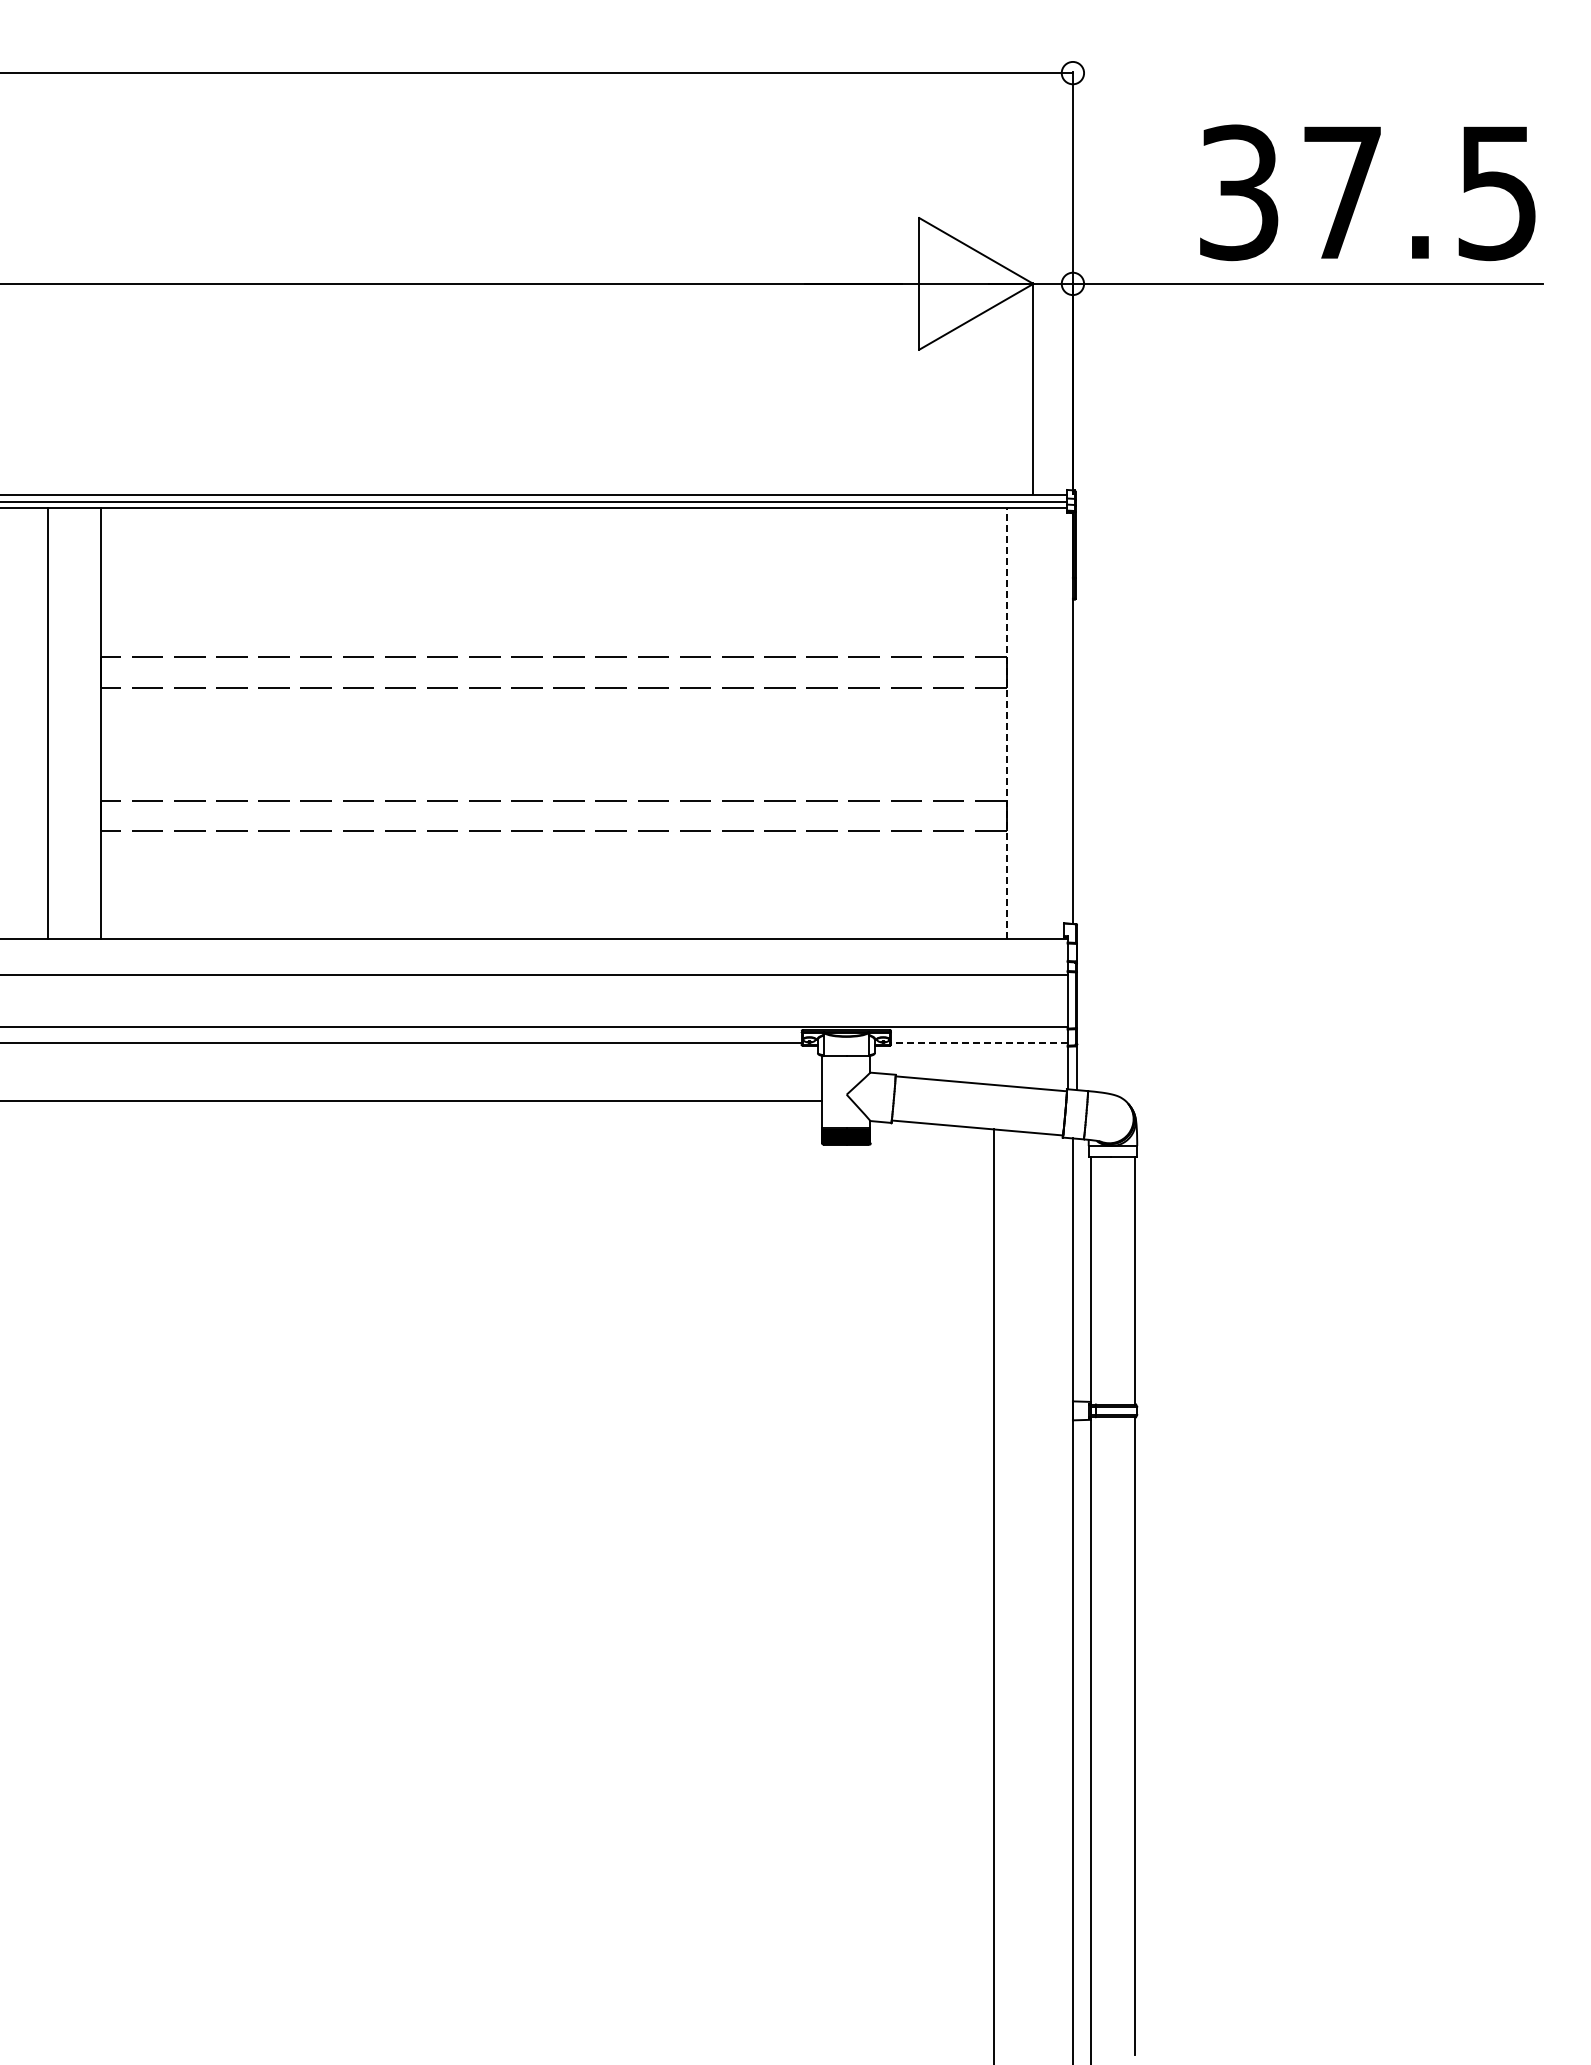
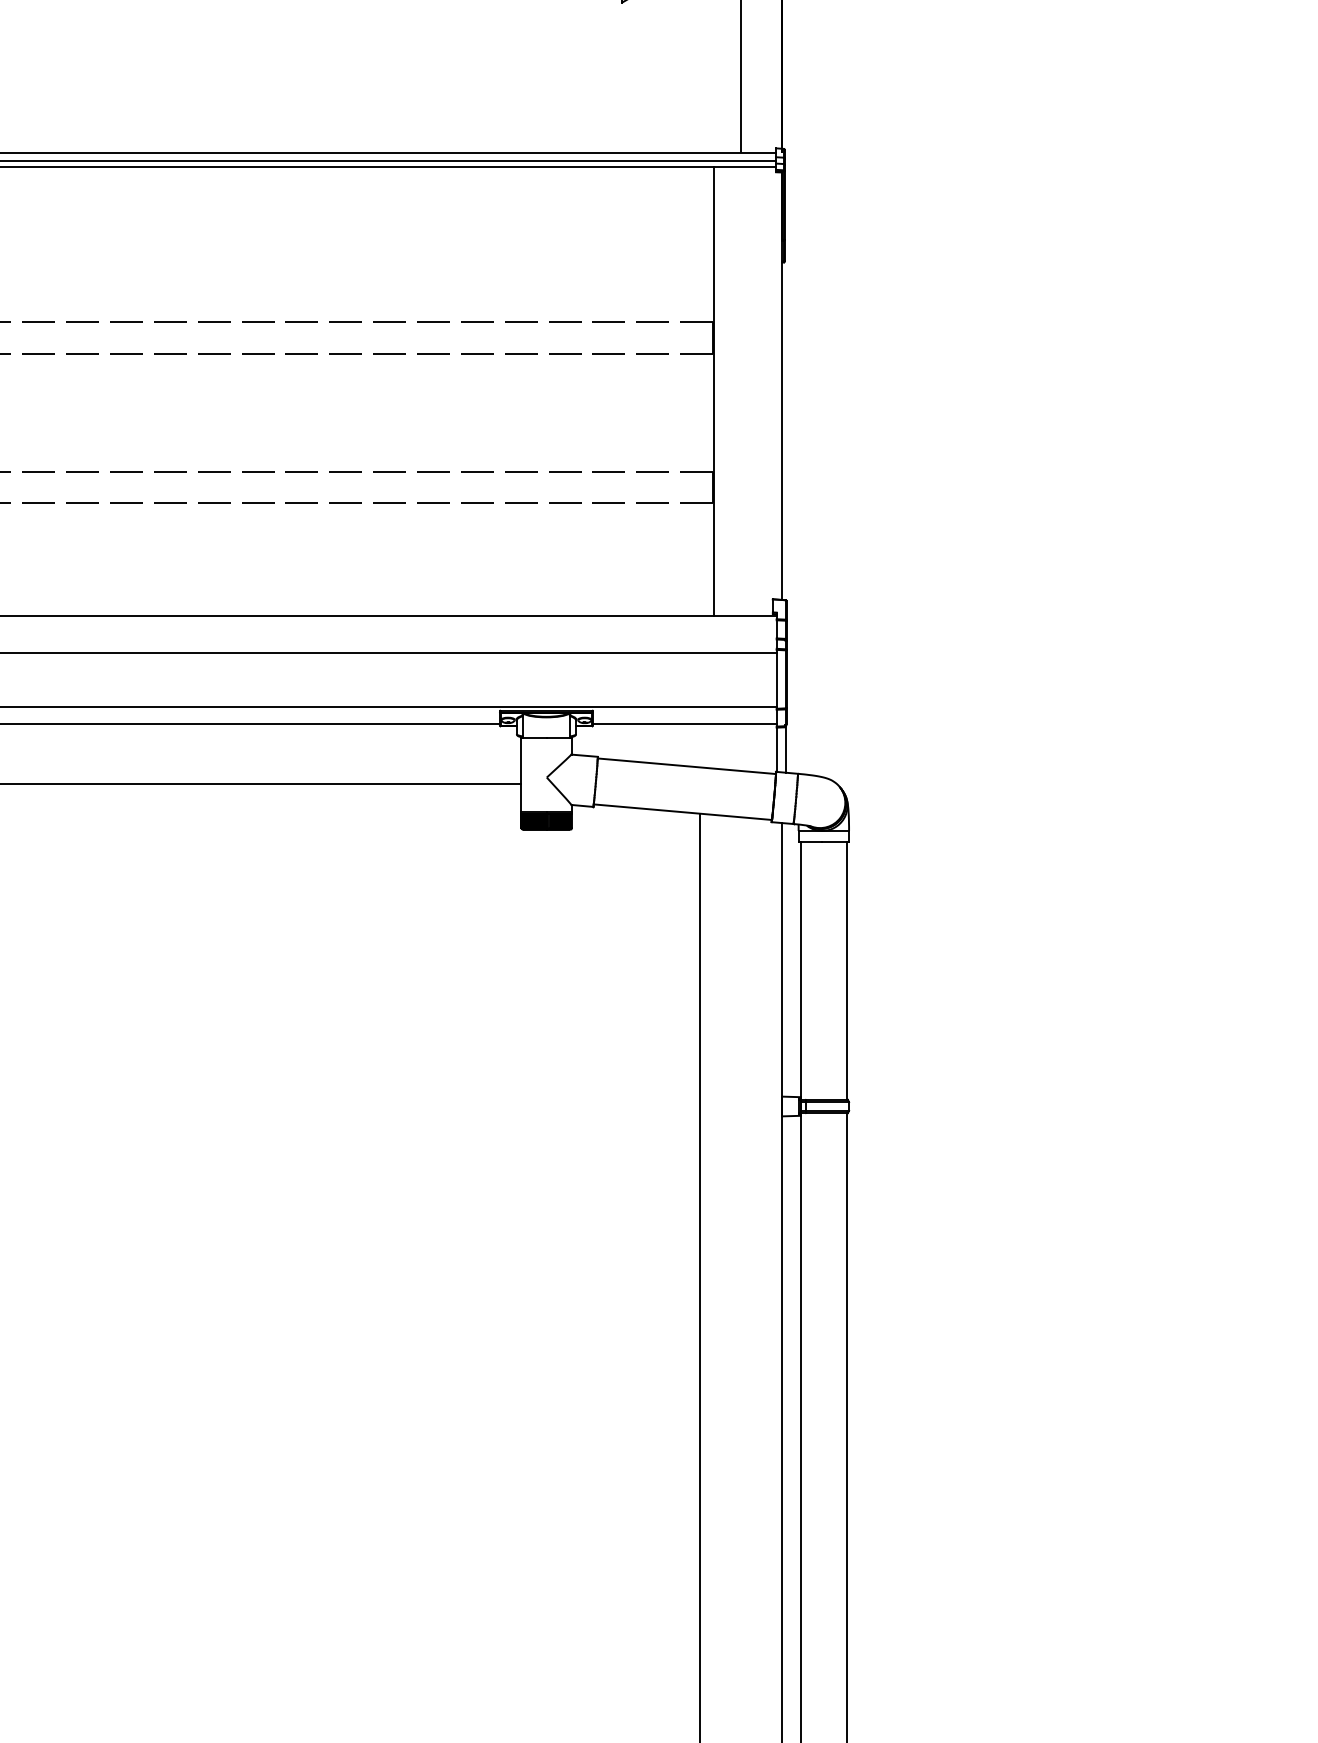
line: (1007, 723) -> (714, 391), dashed -> solid
line: (978, 1043) -> (683, 724), dashed -> solid

